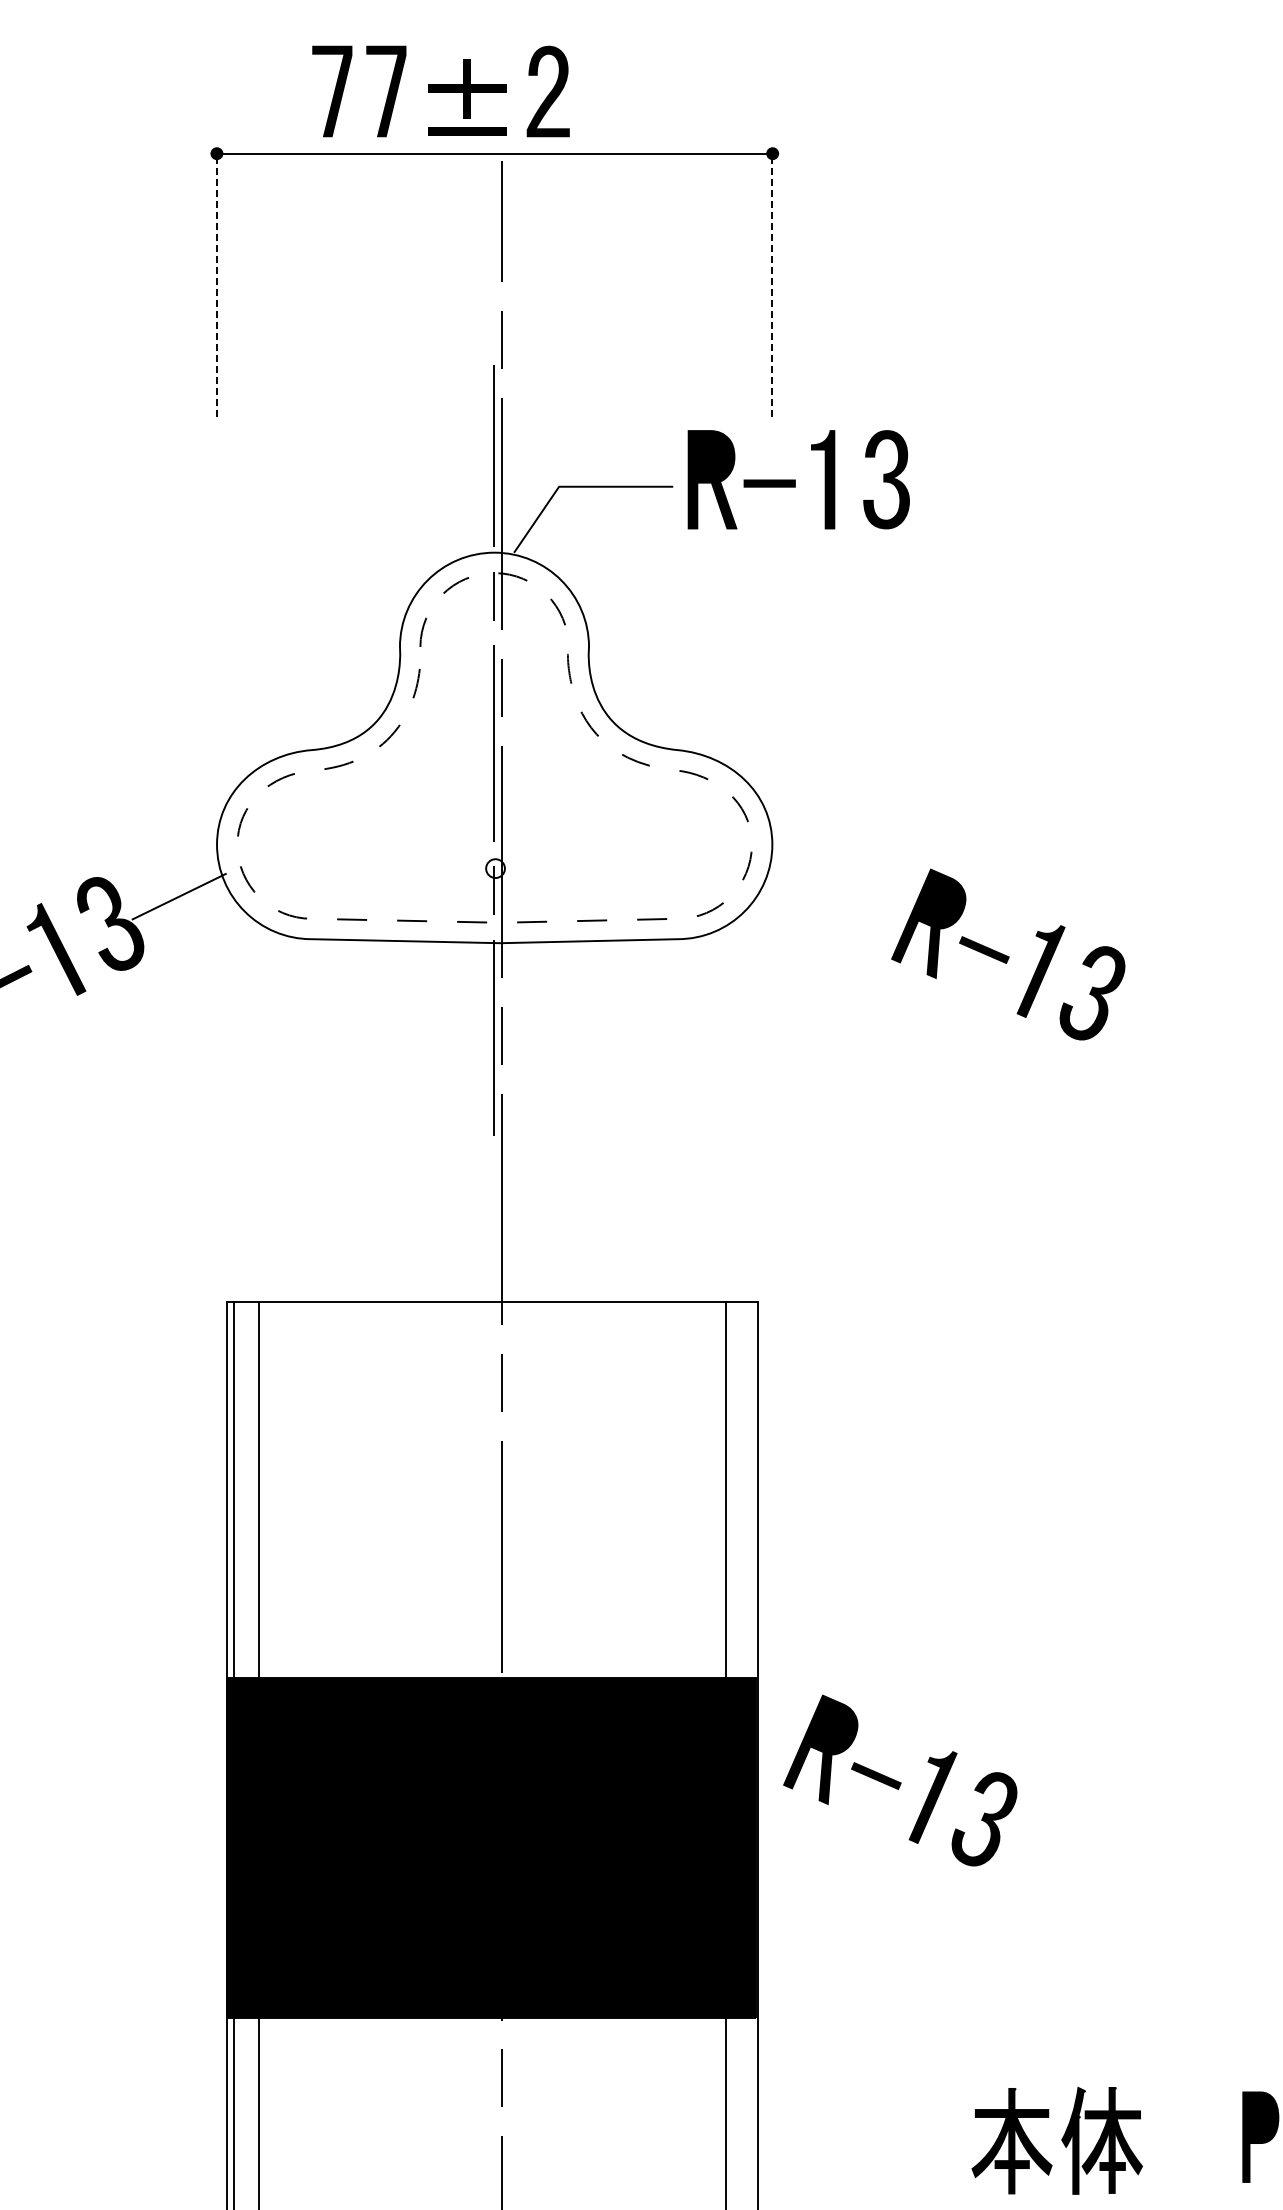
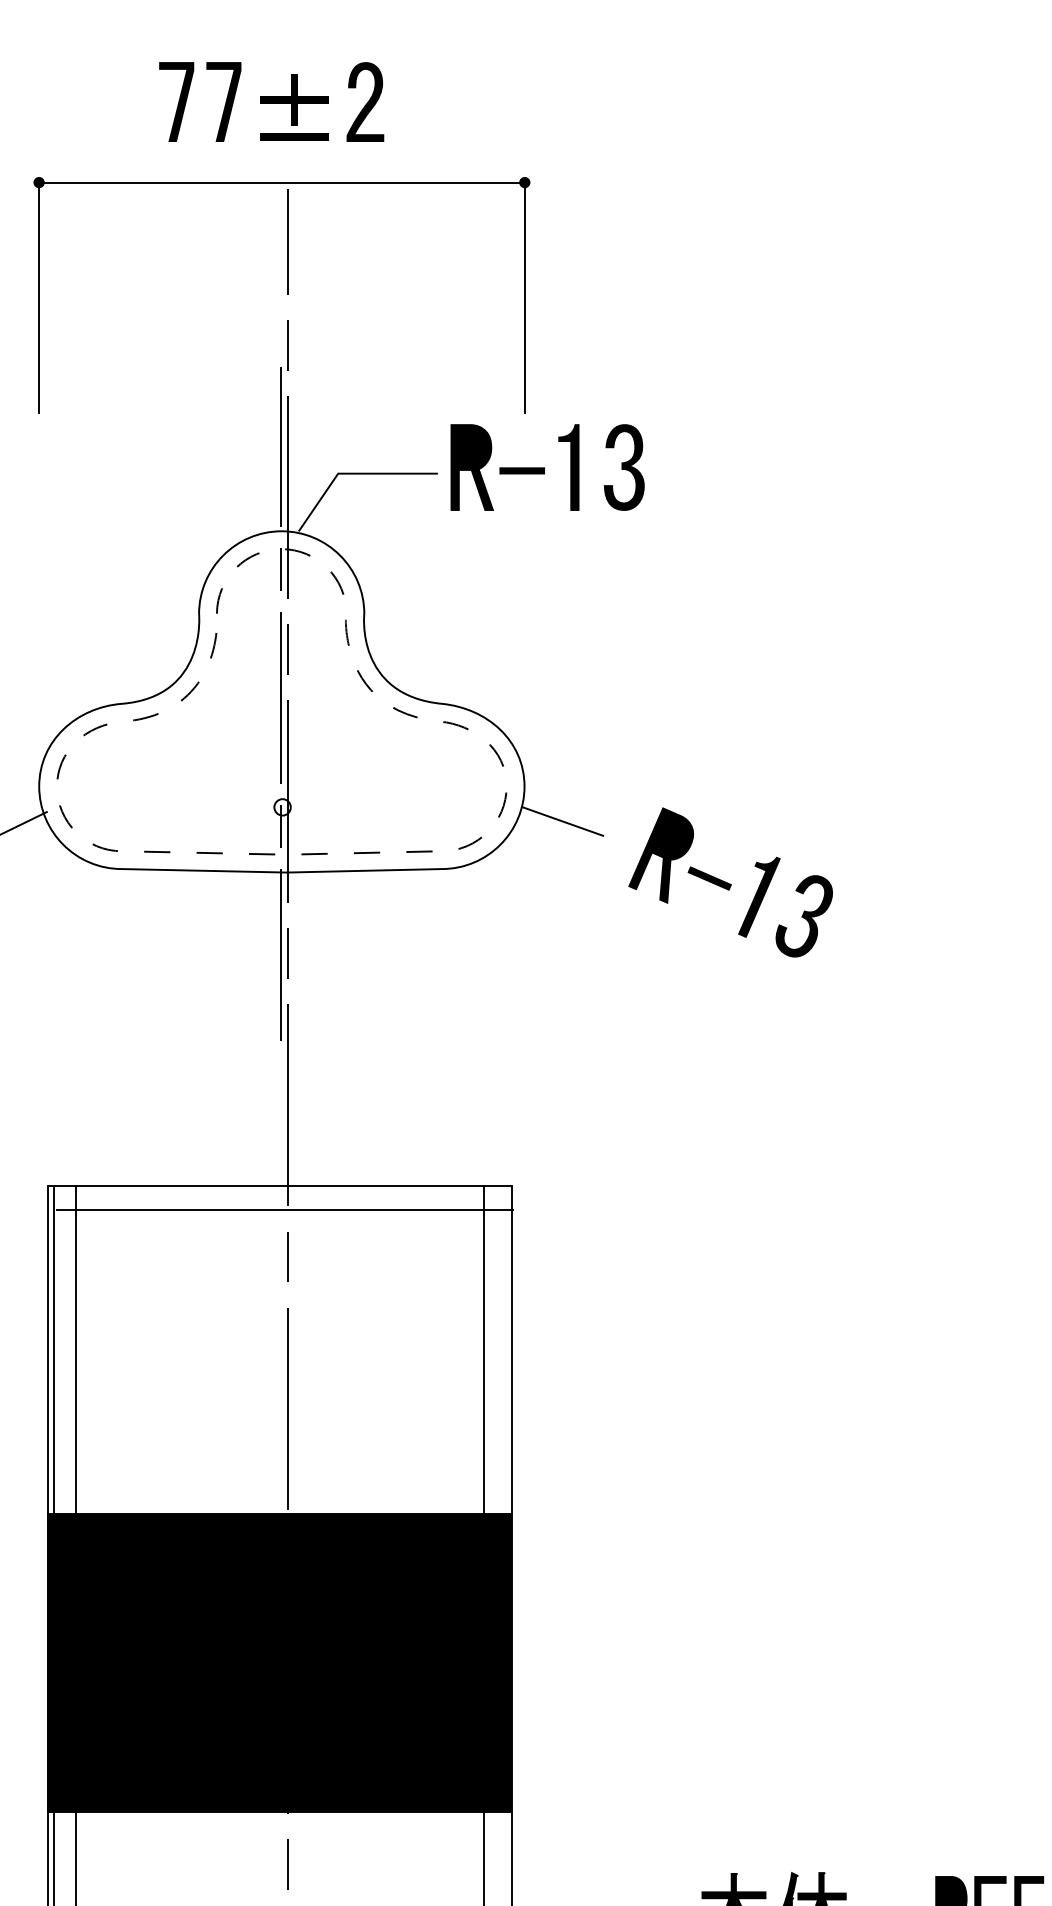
part: (440, 91) -> (271, 102), moved
line: (217, 285) -> (39, 297), dashed -> solid
line: (772, 285) -> (524, 297), dashed -> solid
line: (815, 884) -> (562, 821), added
line: (497, 1329) -> (284, 1210), added
part: (900, 1780) -> (636, 1604), removed

